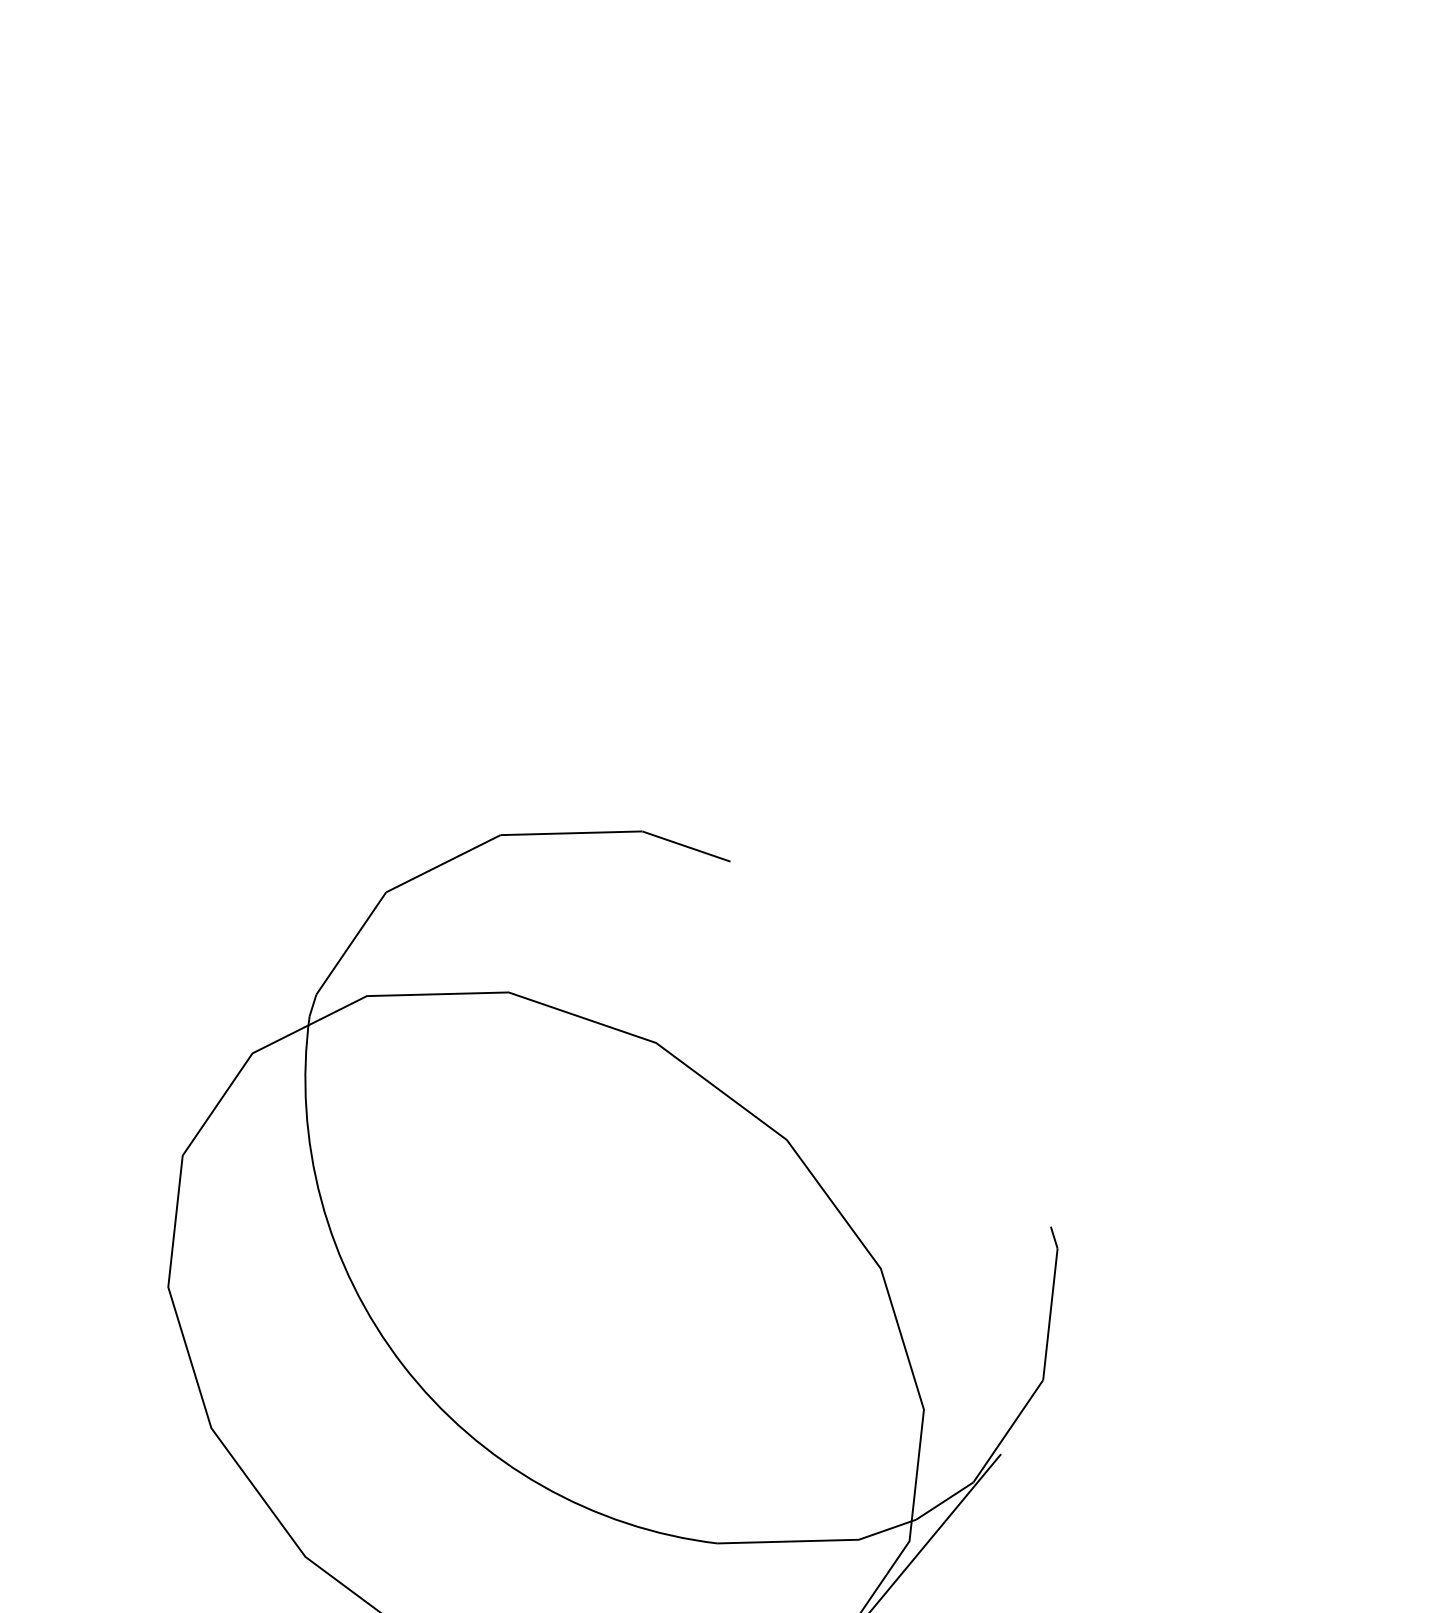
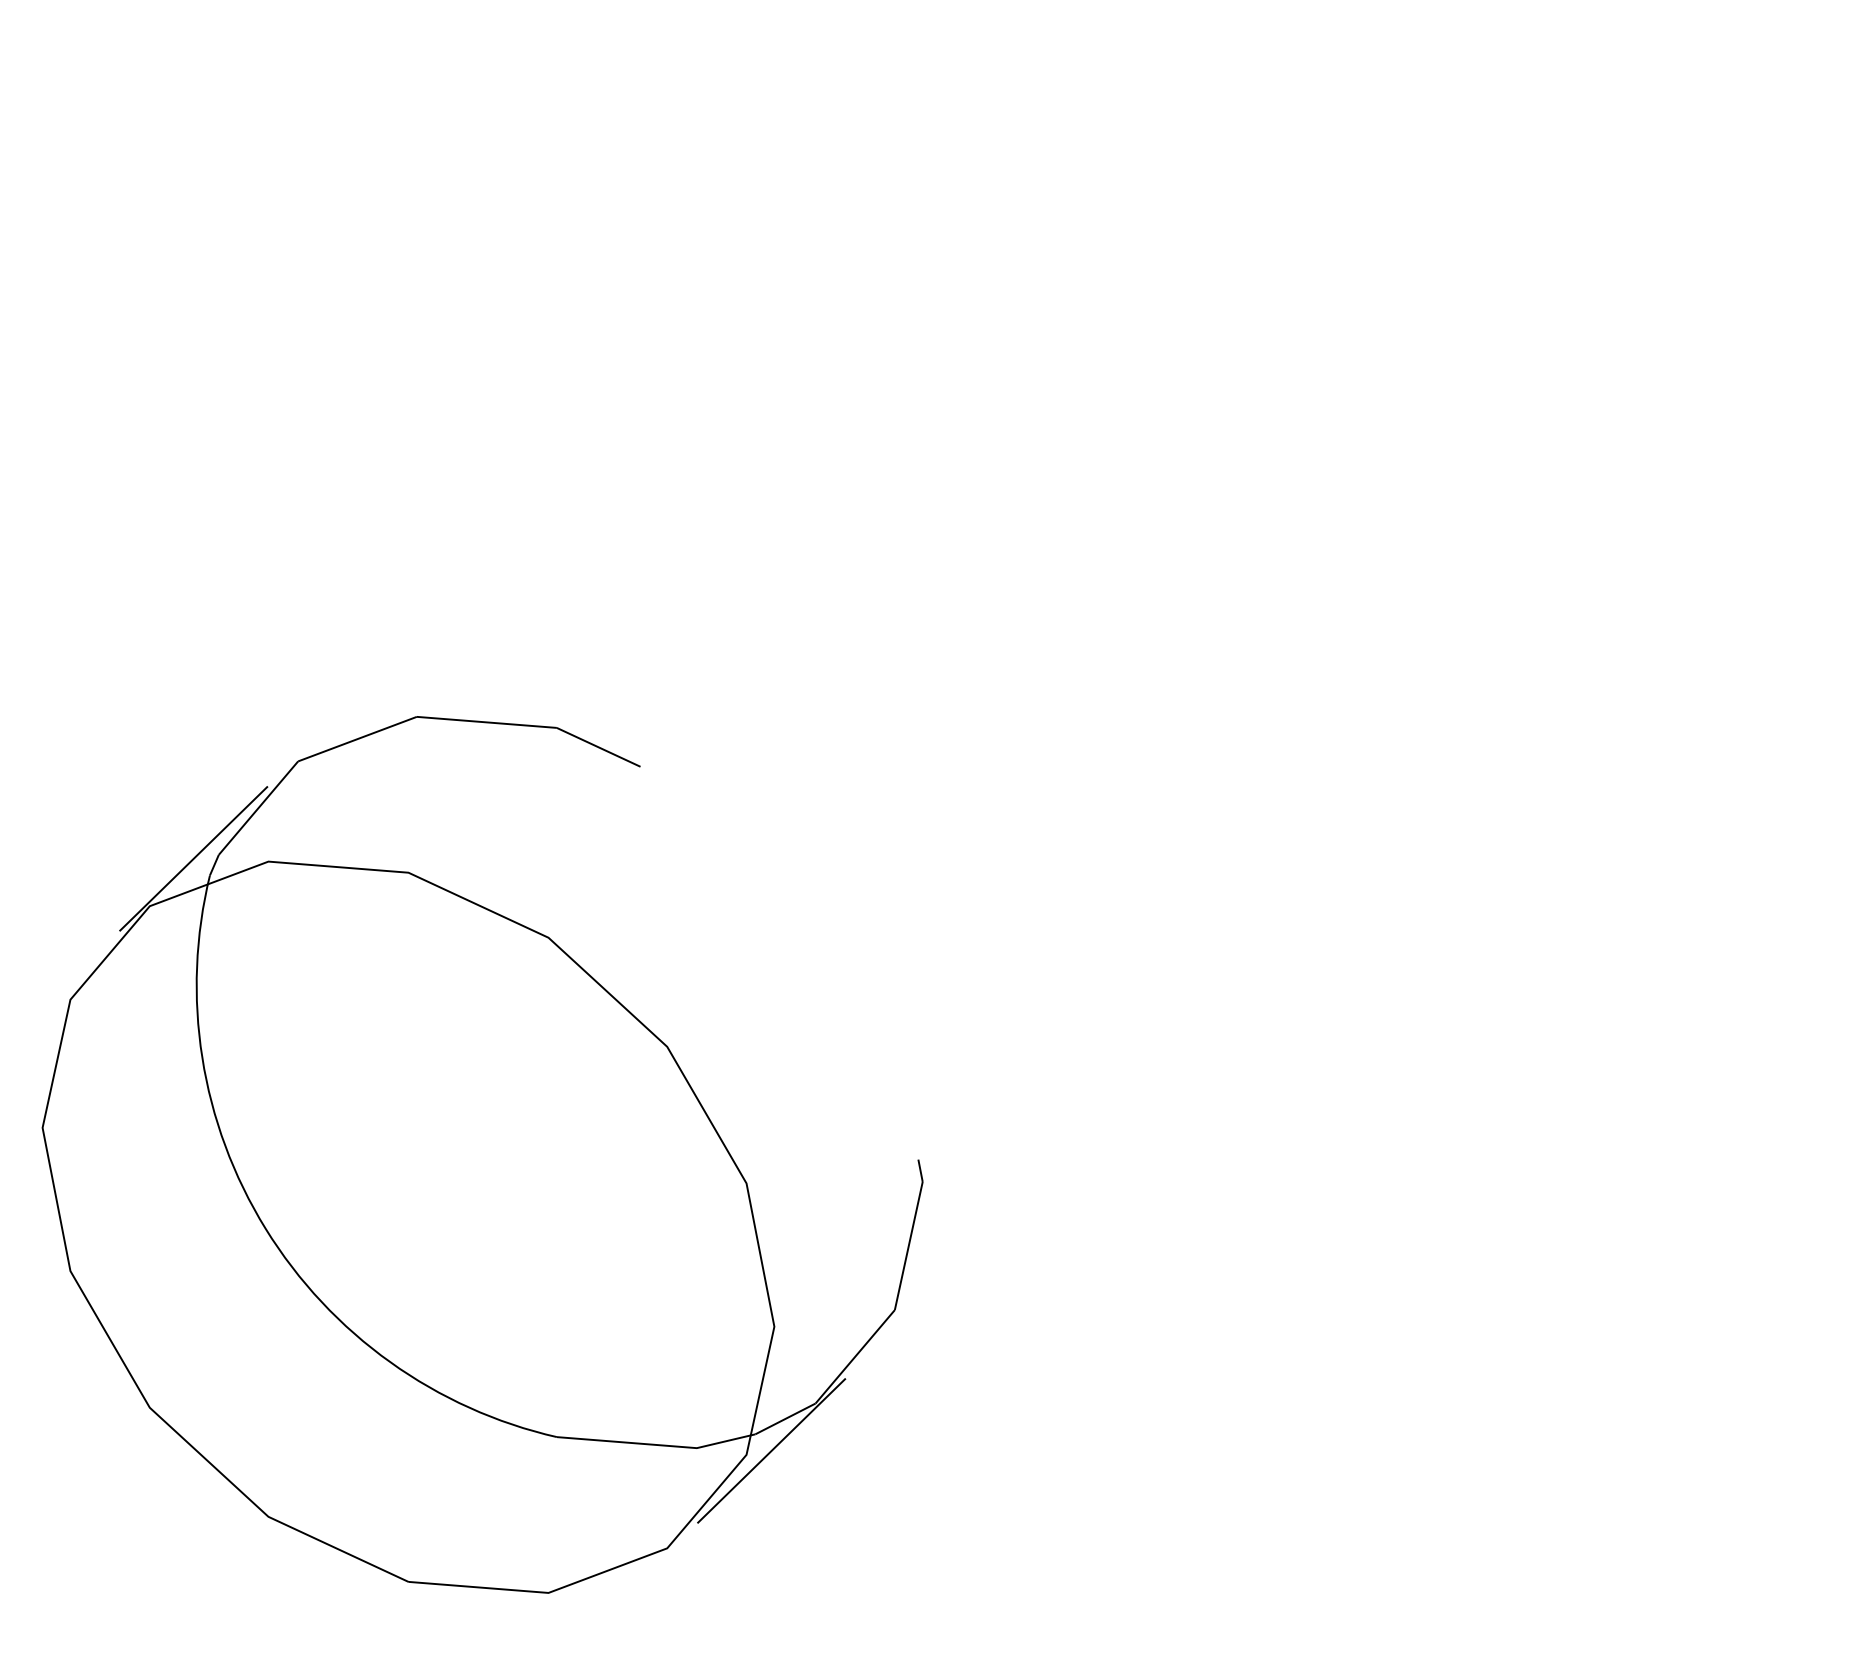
line: (291, 1000) -> (193, 858), added

